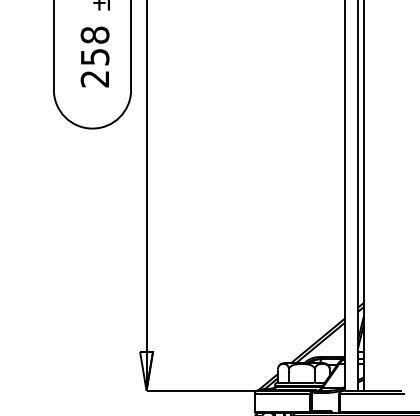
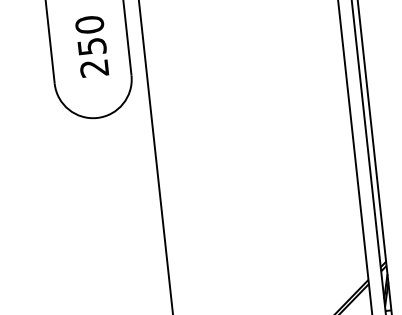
text: (95, 34) -> (90, 24), 258 -> 250

